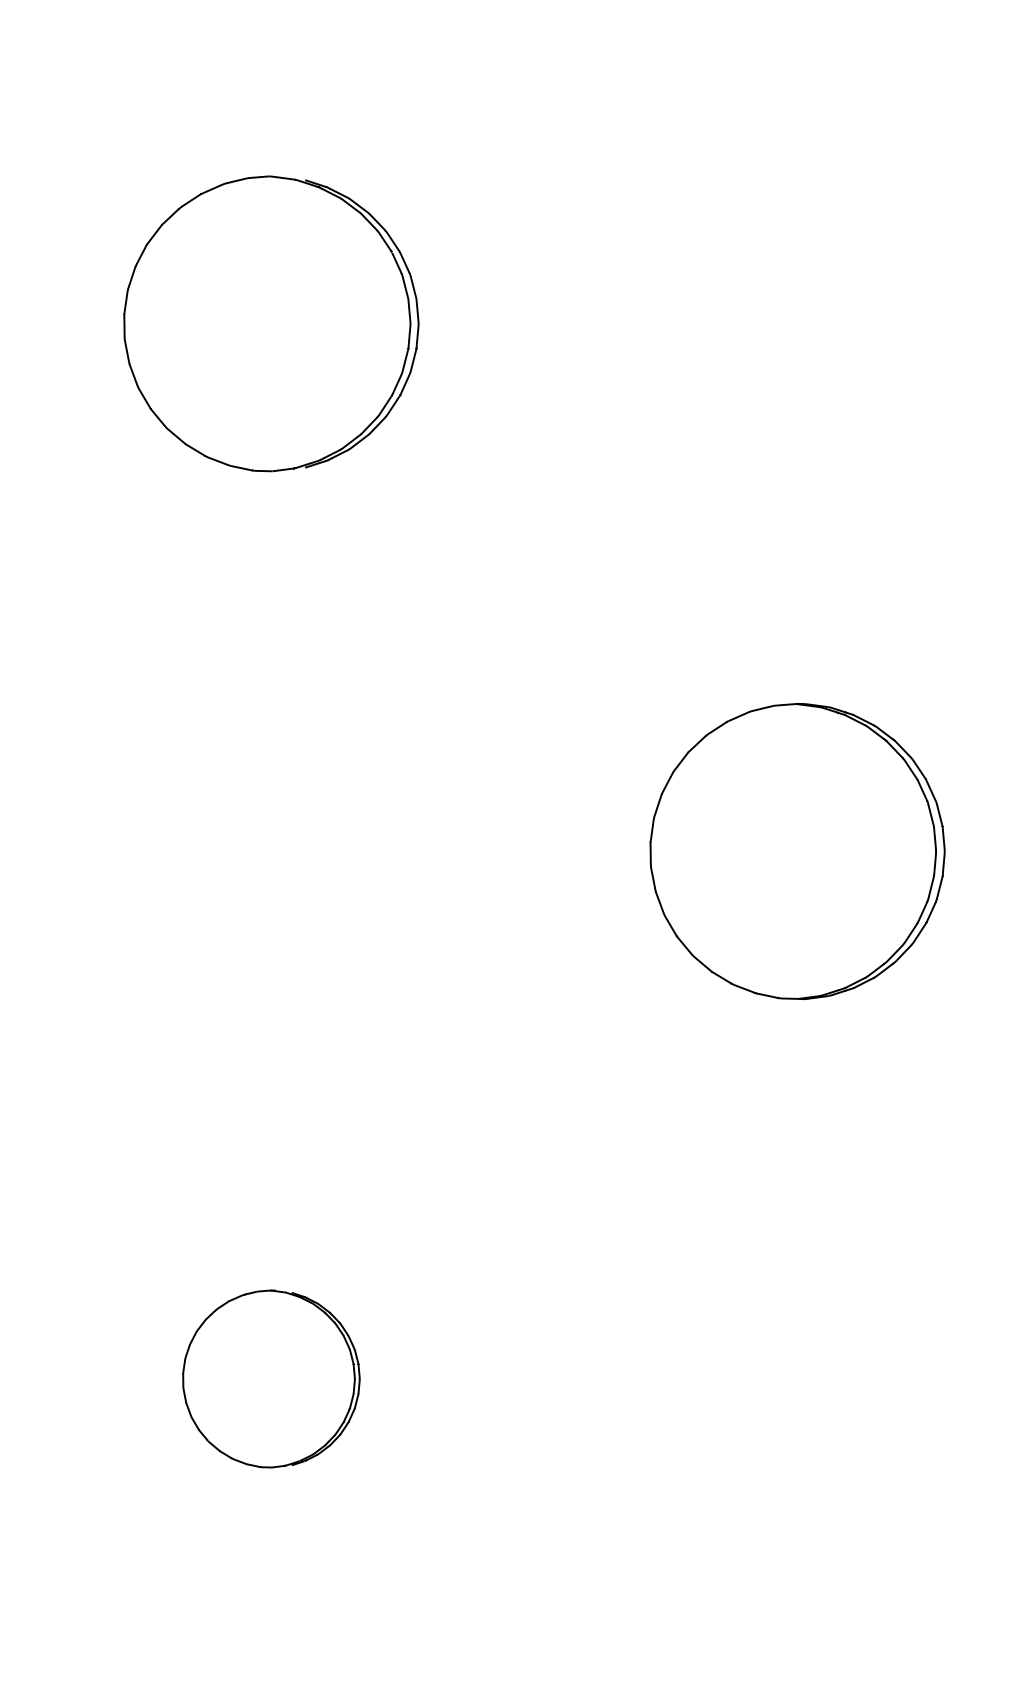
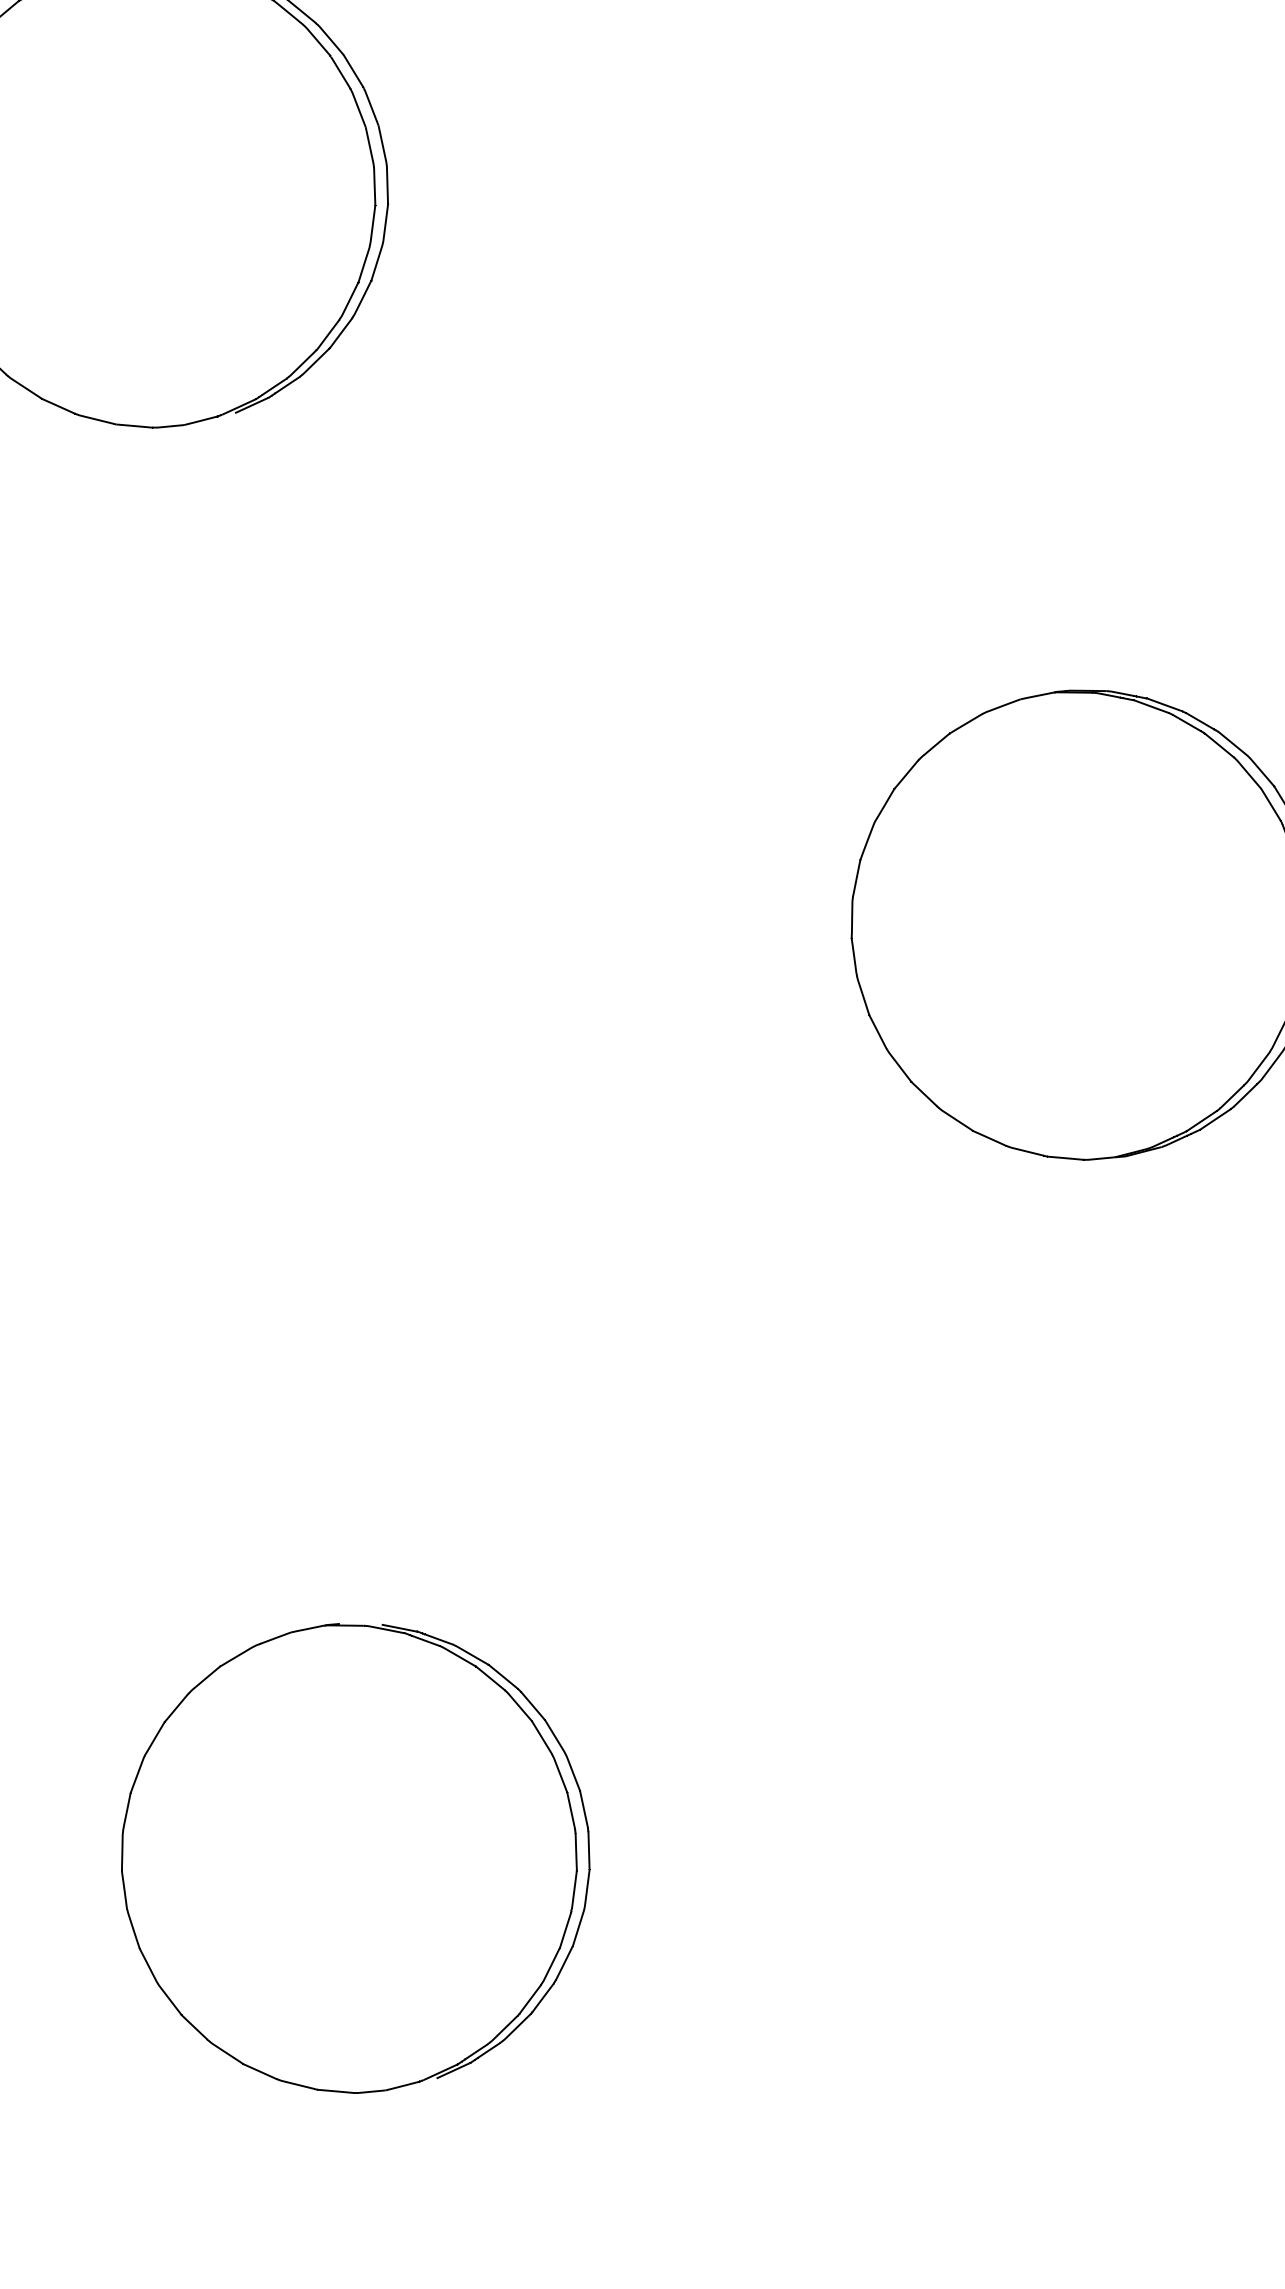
part: (271, 1378) -> (355, 1856), size x1.67

